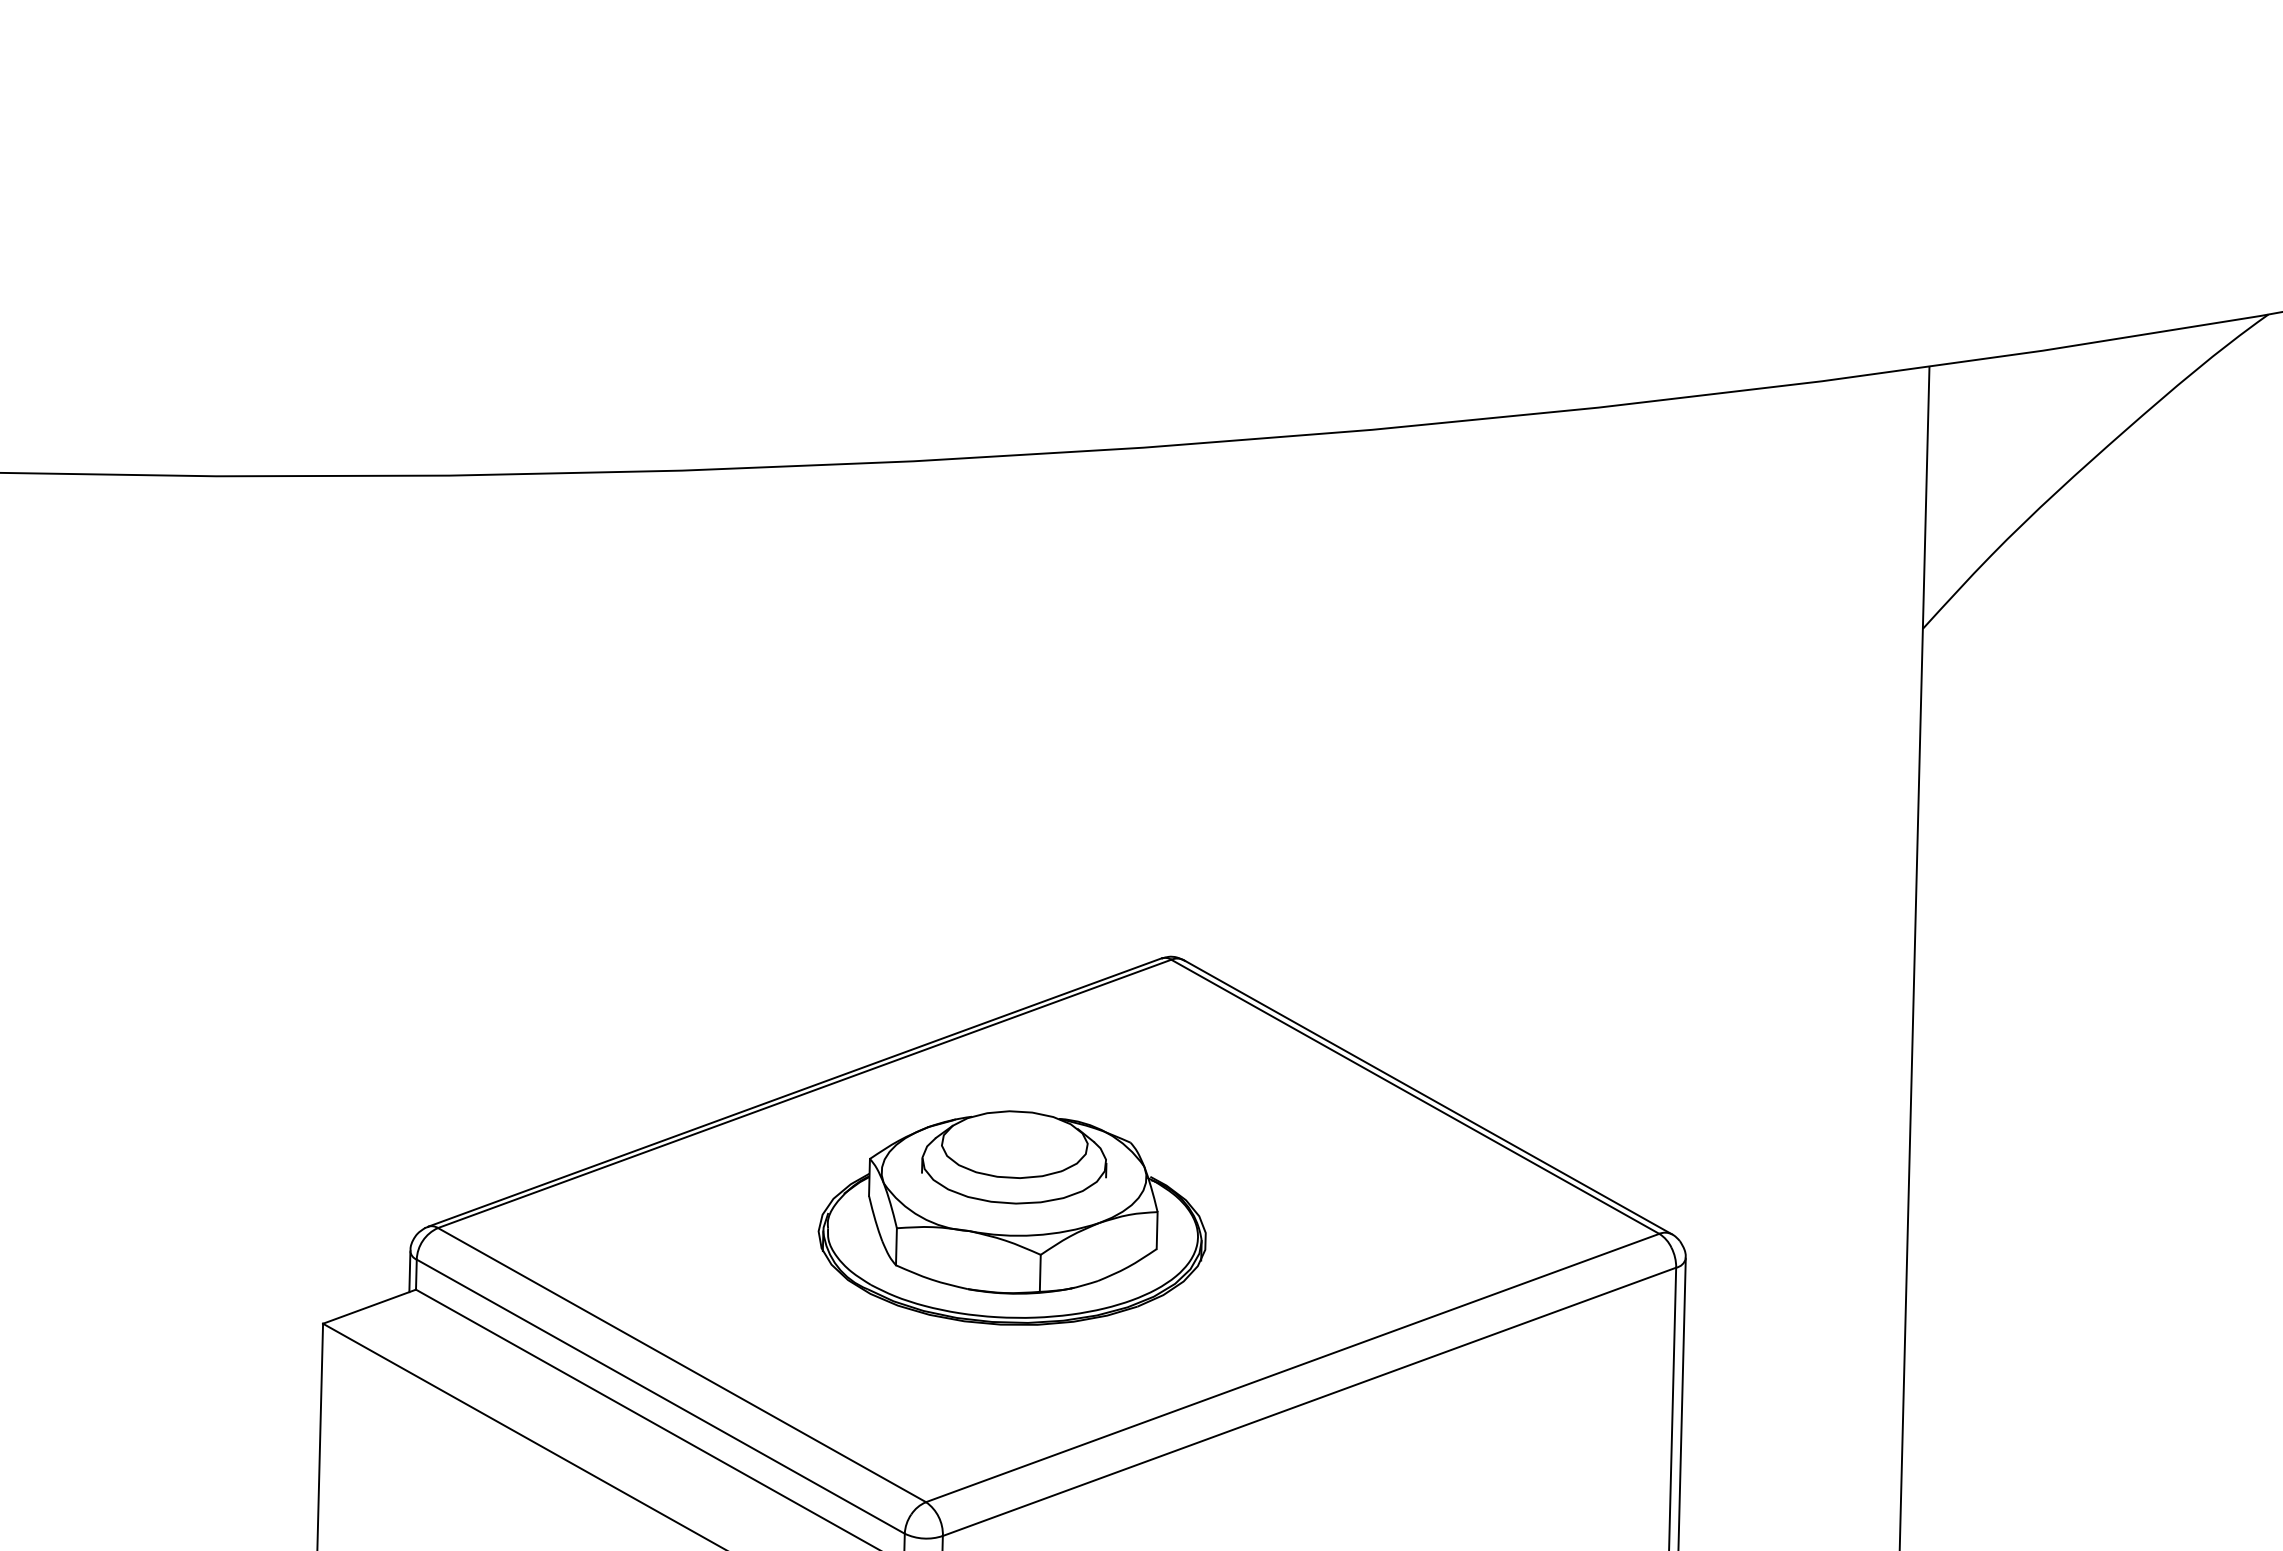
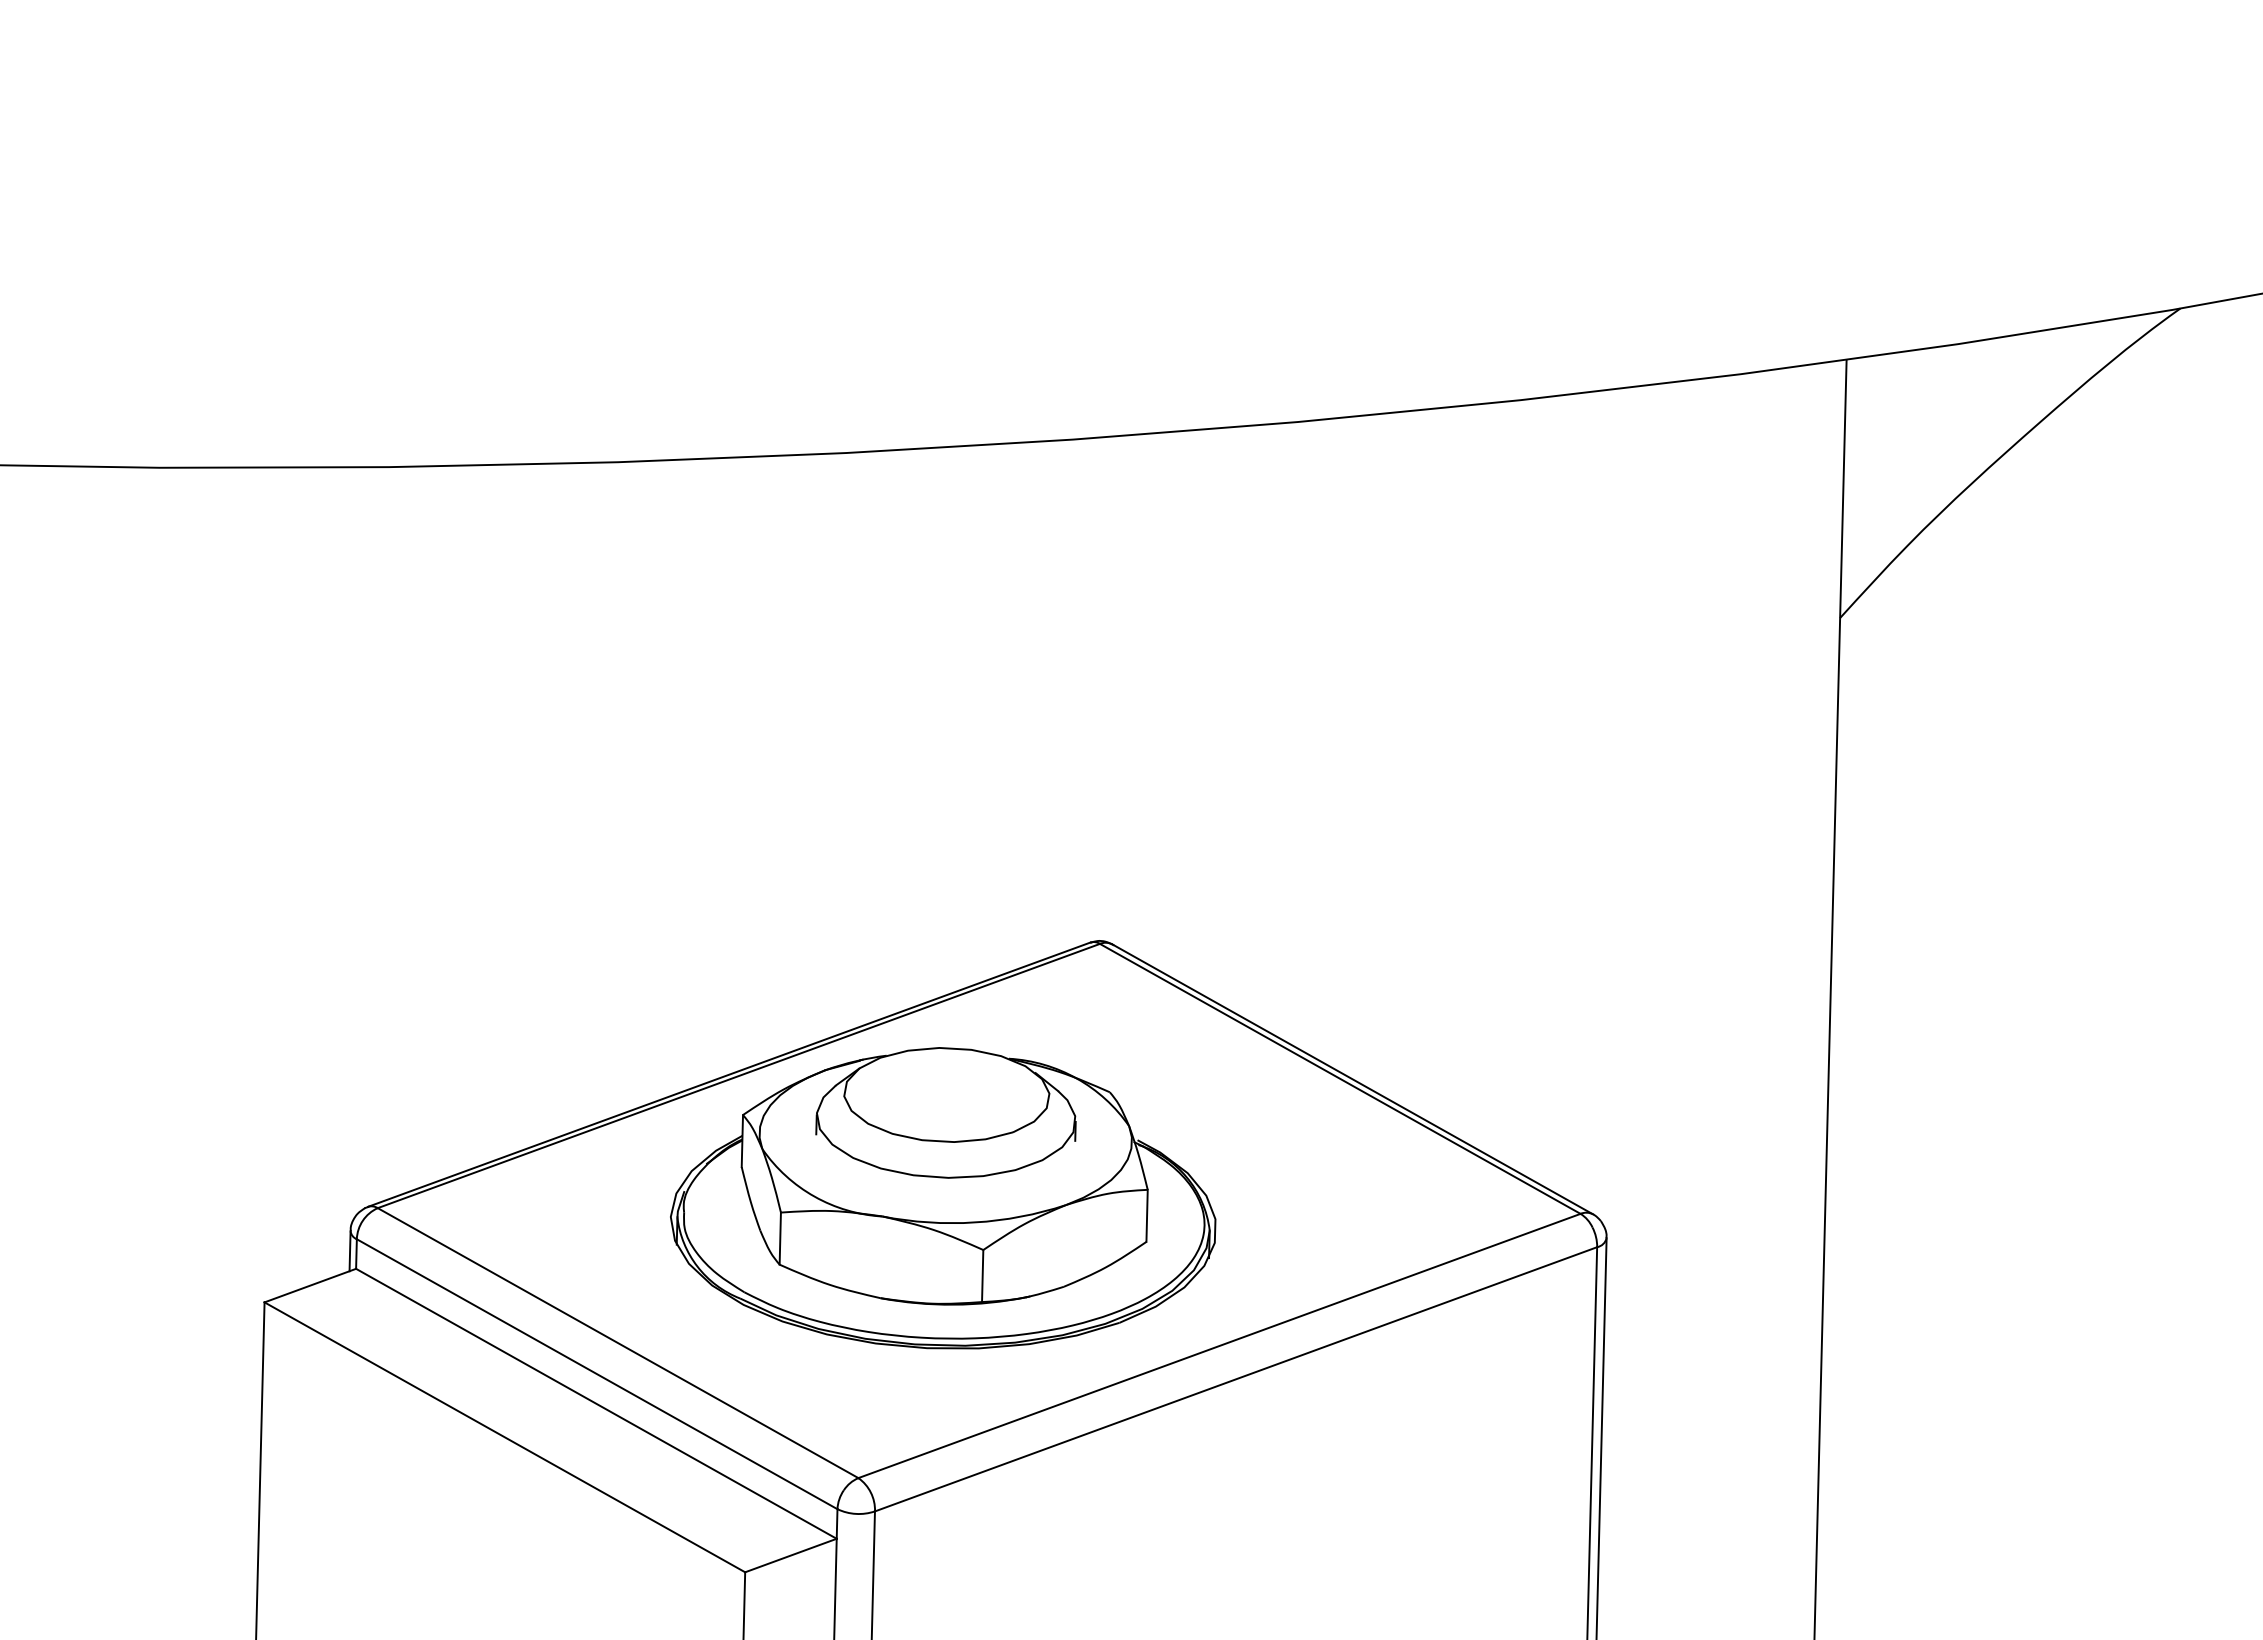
part: (1012, 1218) -> (943, 1198), size x1.43

